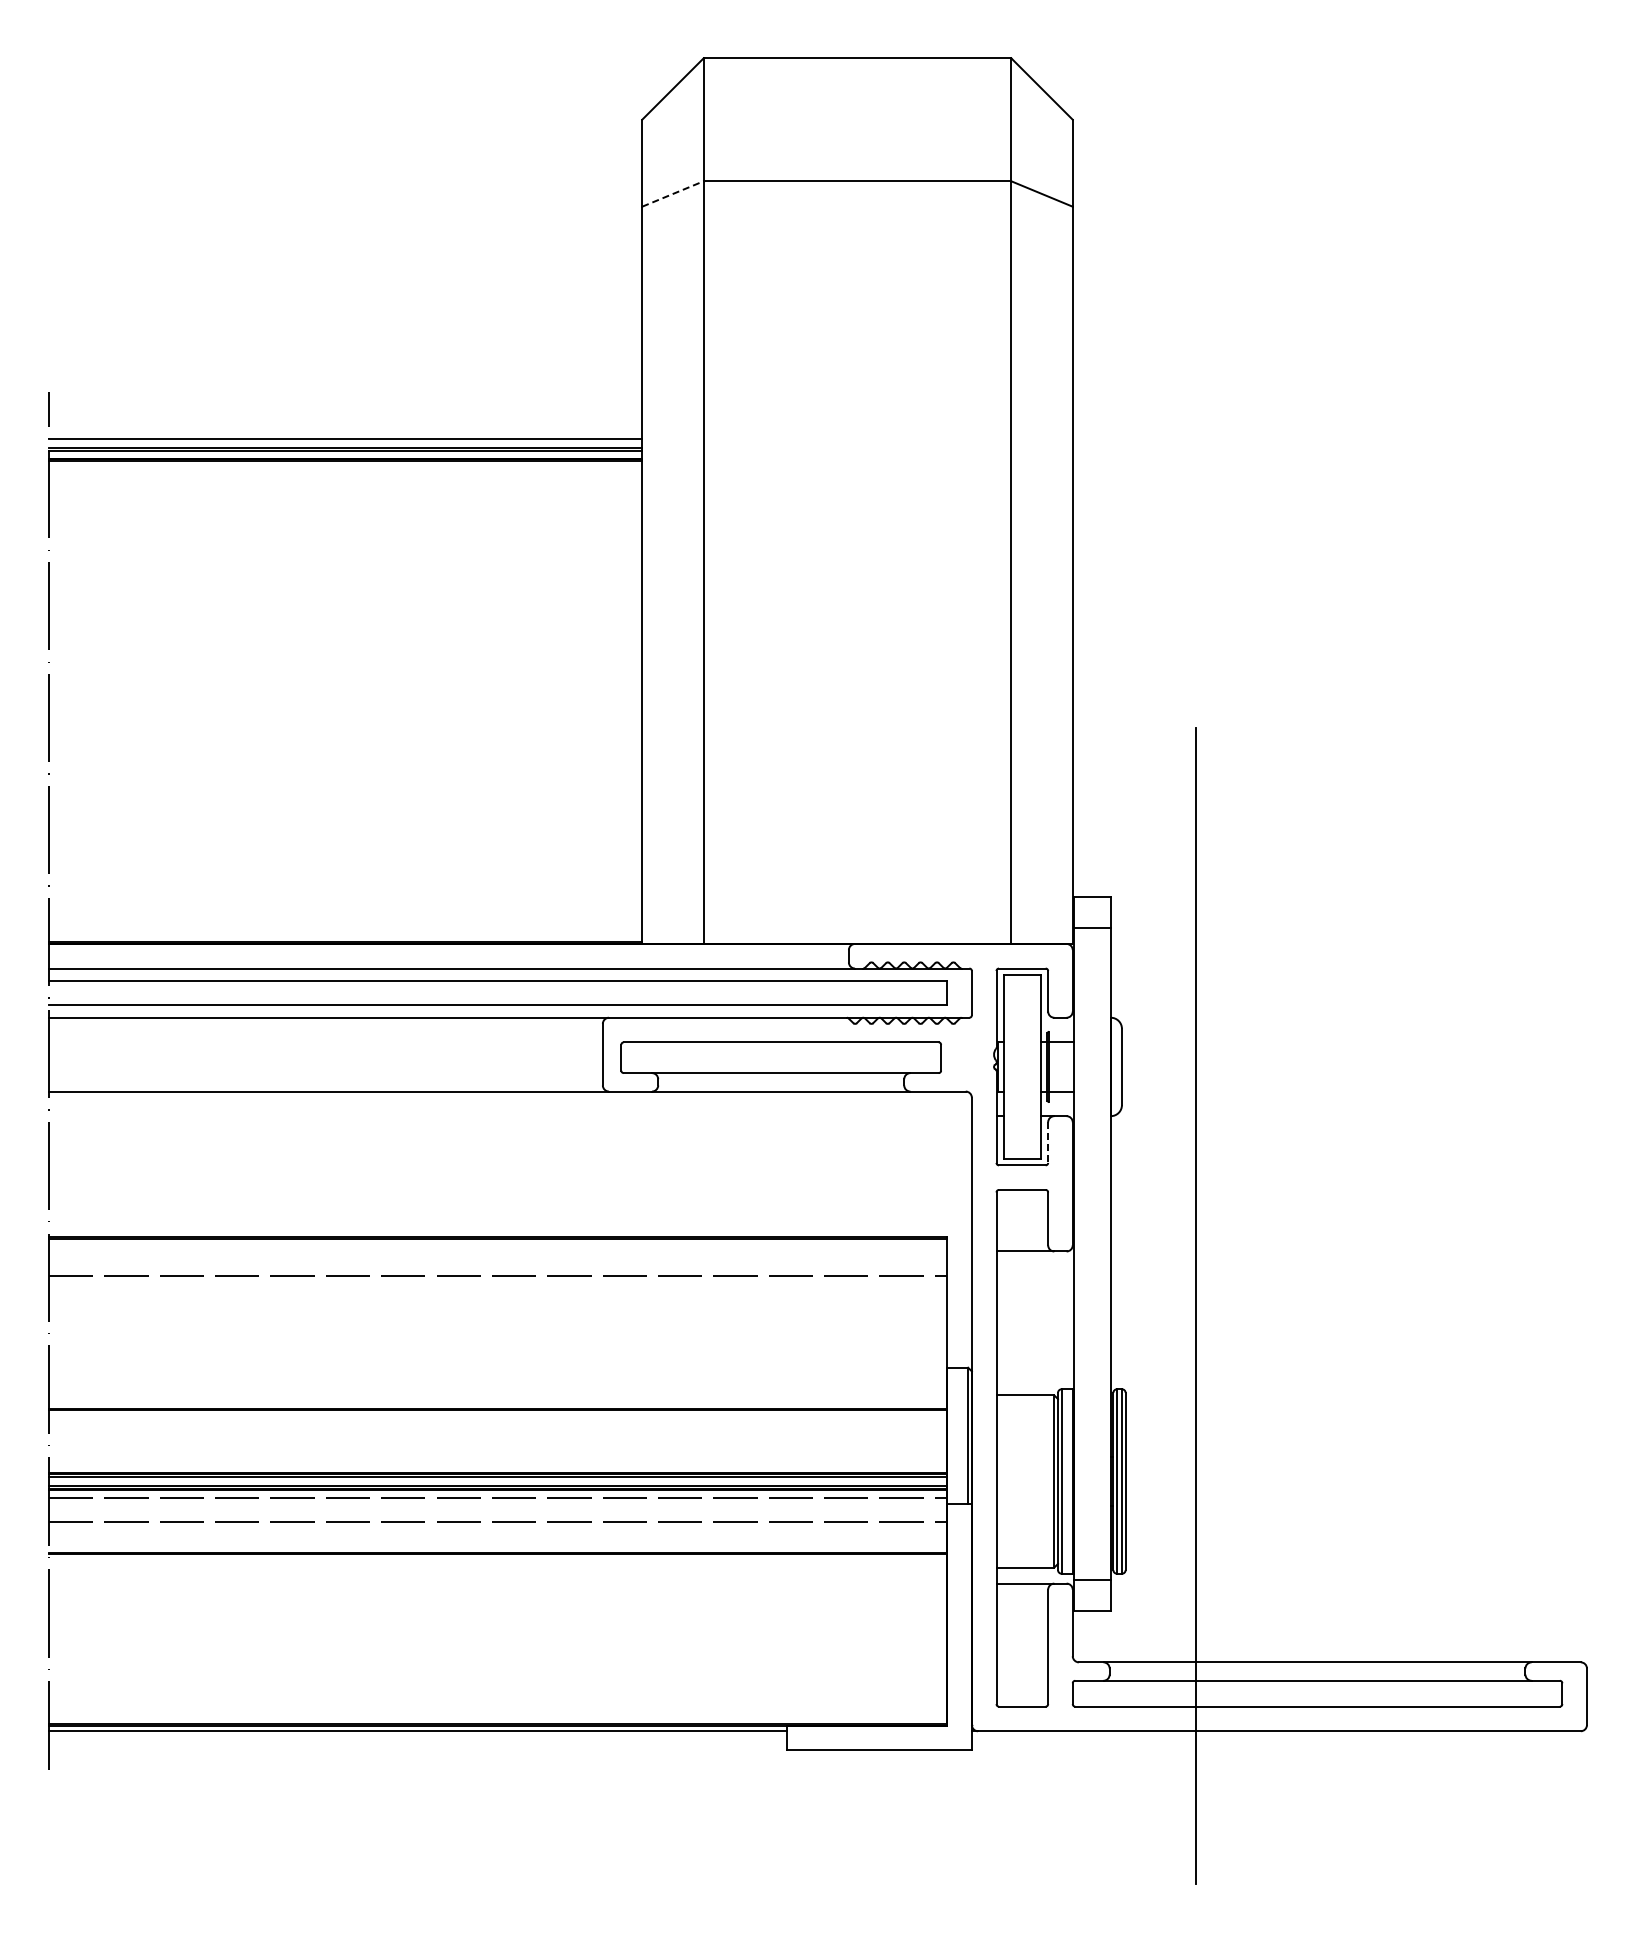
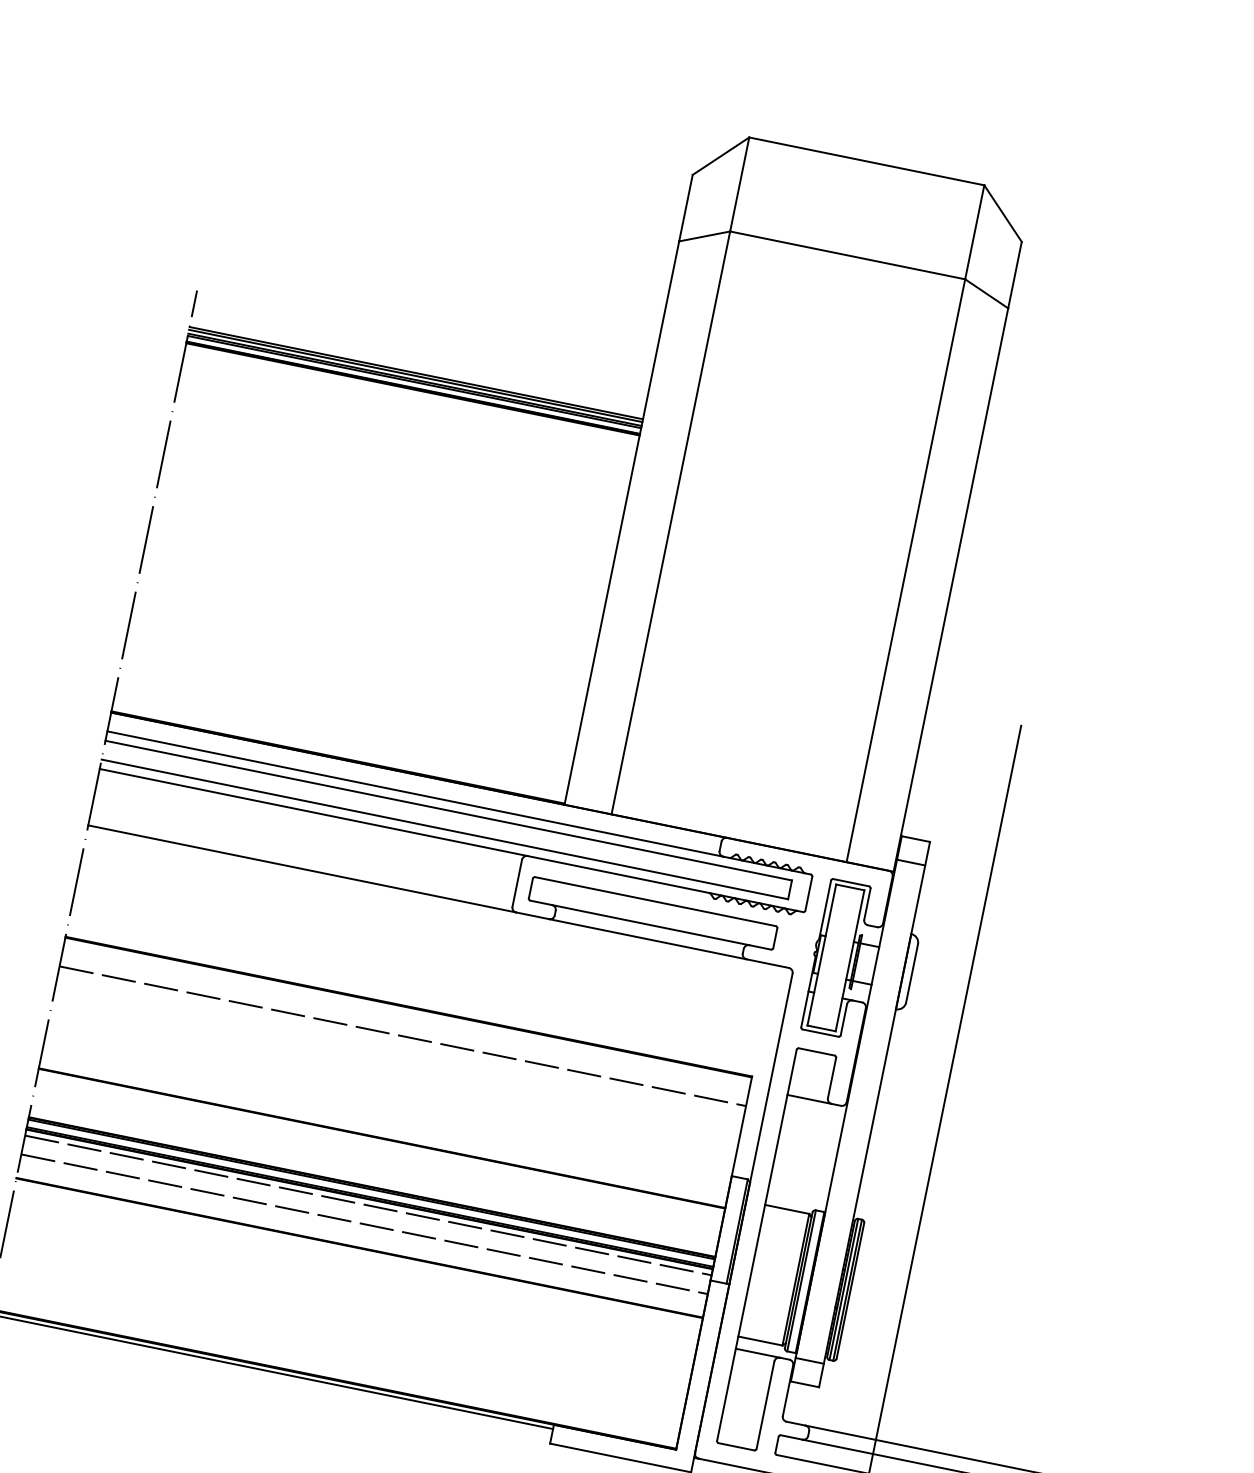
line: (673, 193) -> (705, 236), dashed -> solid
line: (345, 443) -> (415, 376), added
line: (1048, 1143) -> (844, 1020), dashed -> solid

